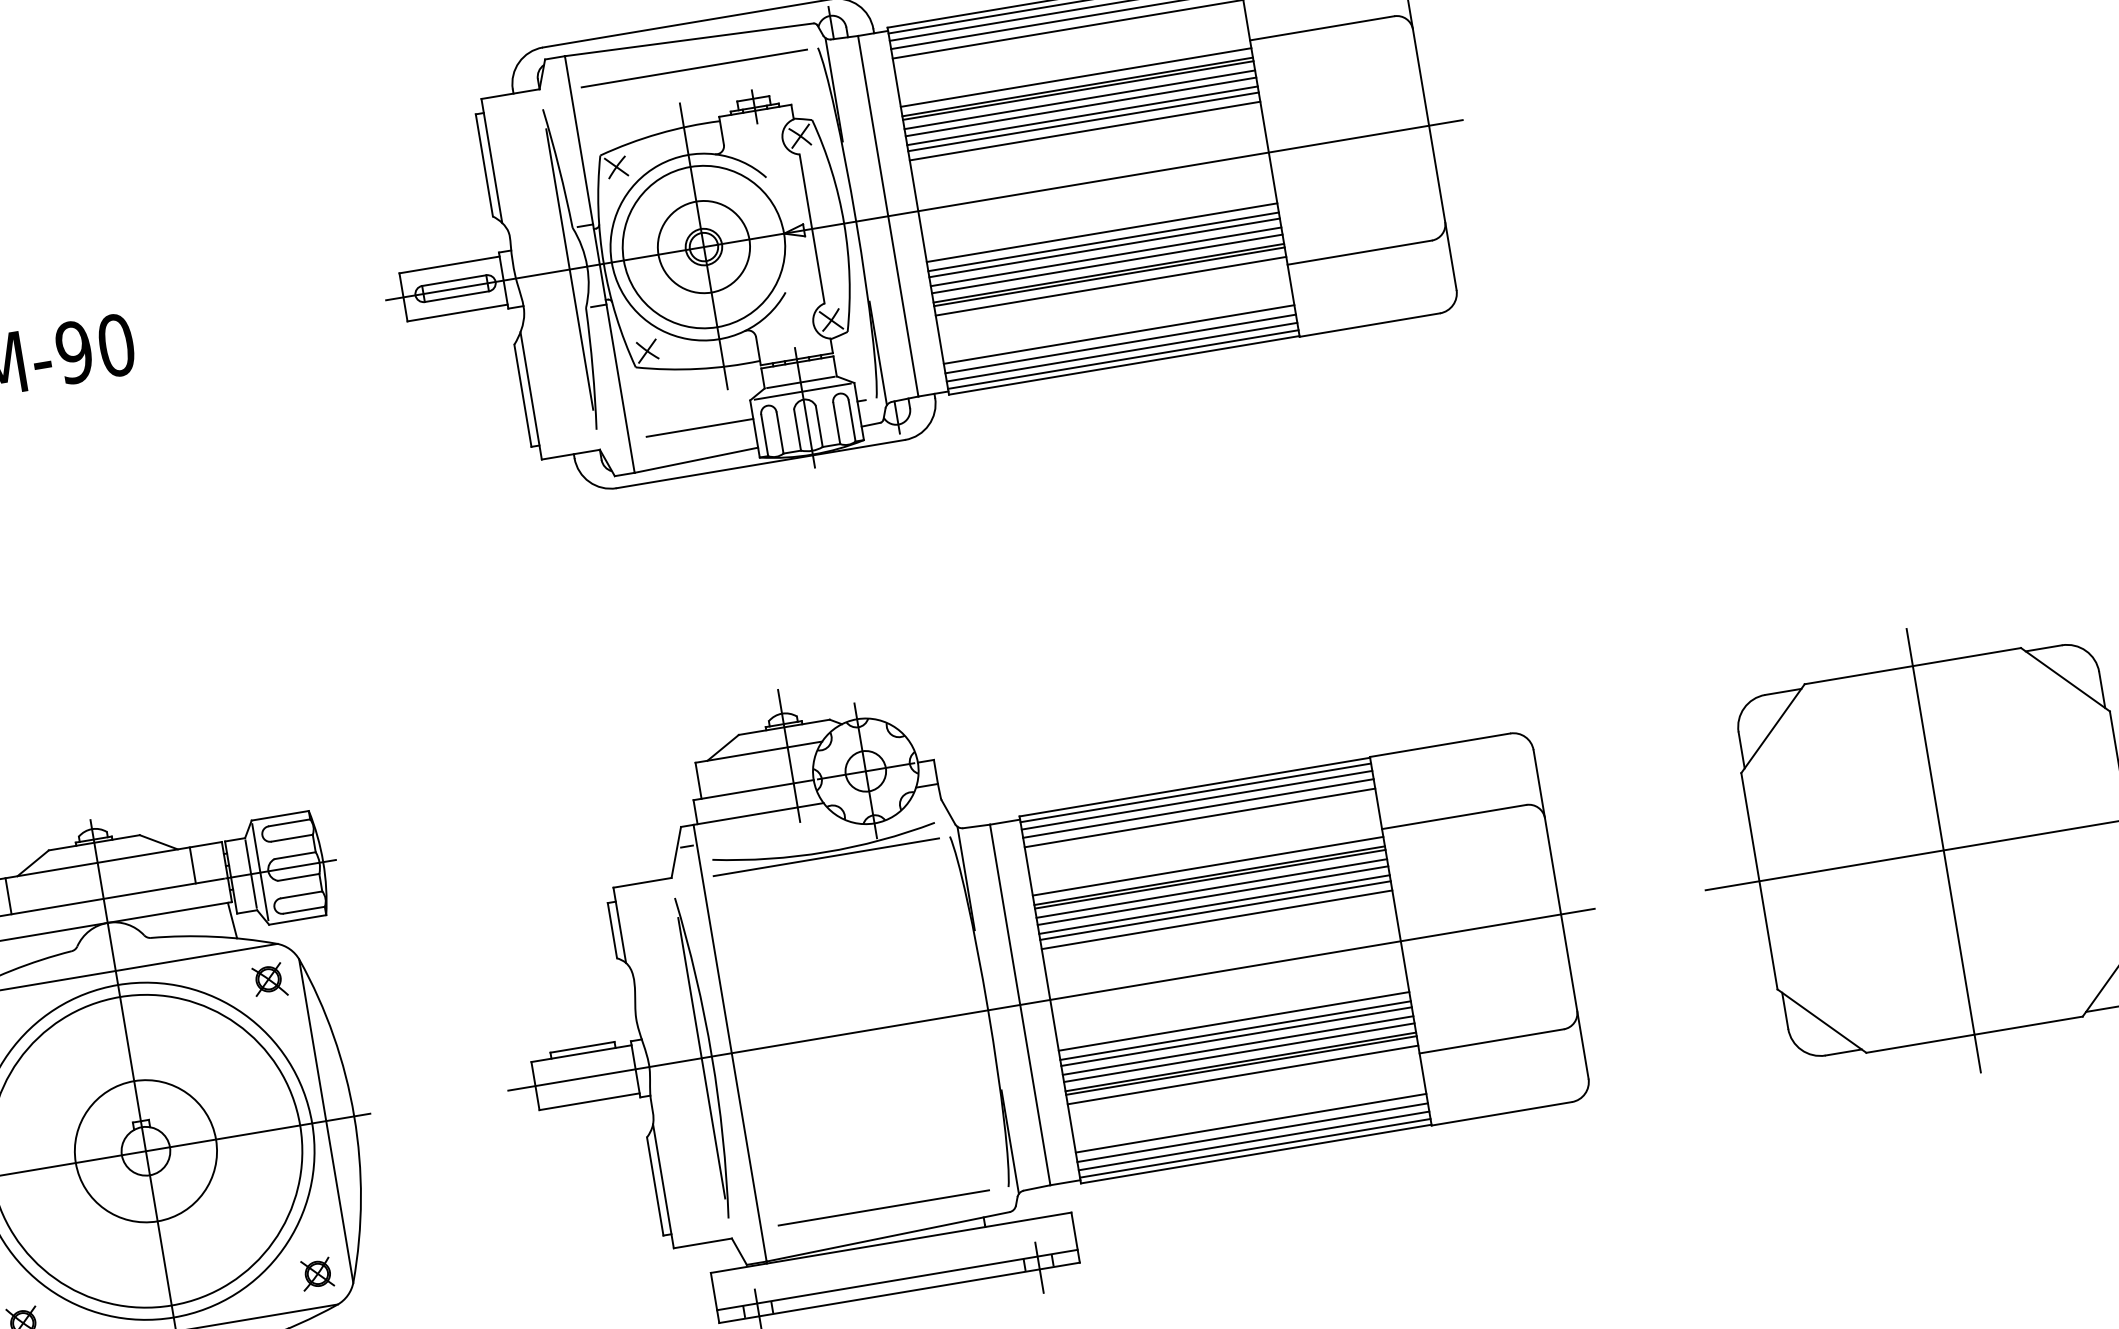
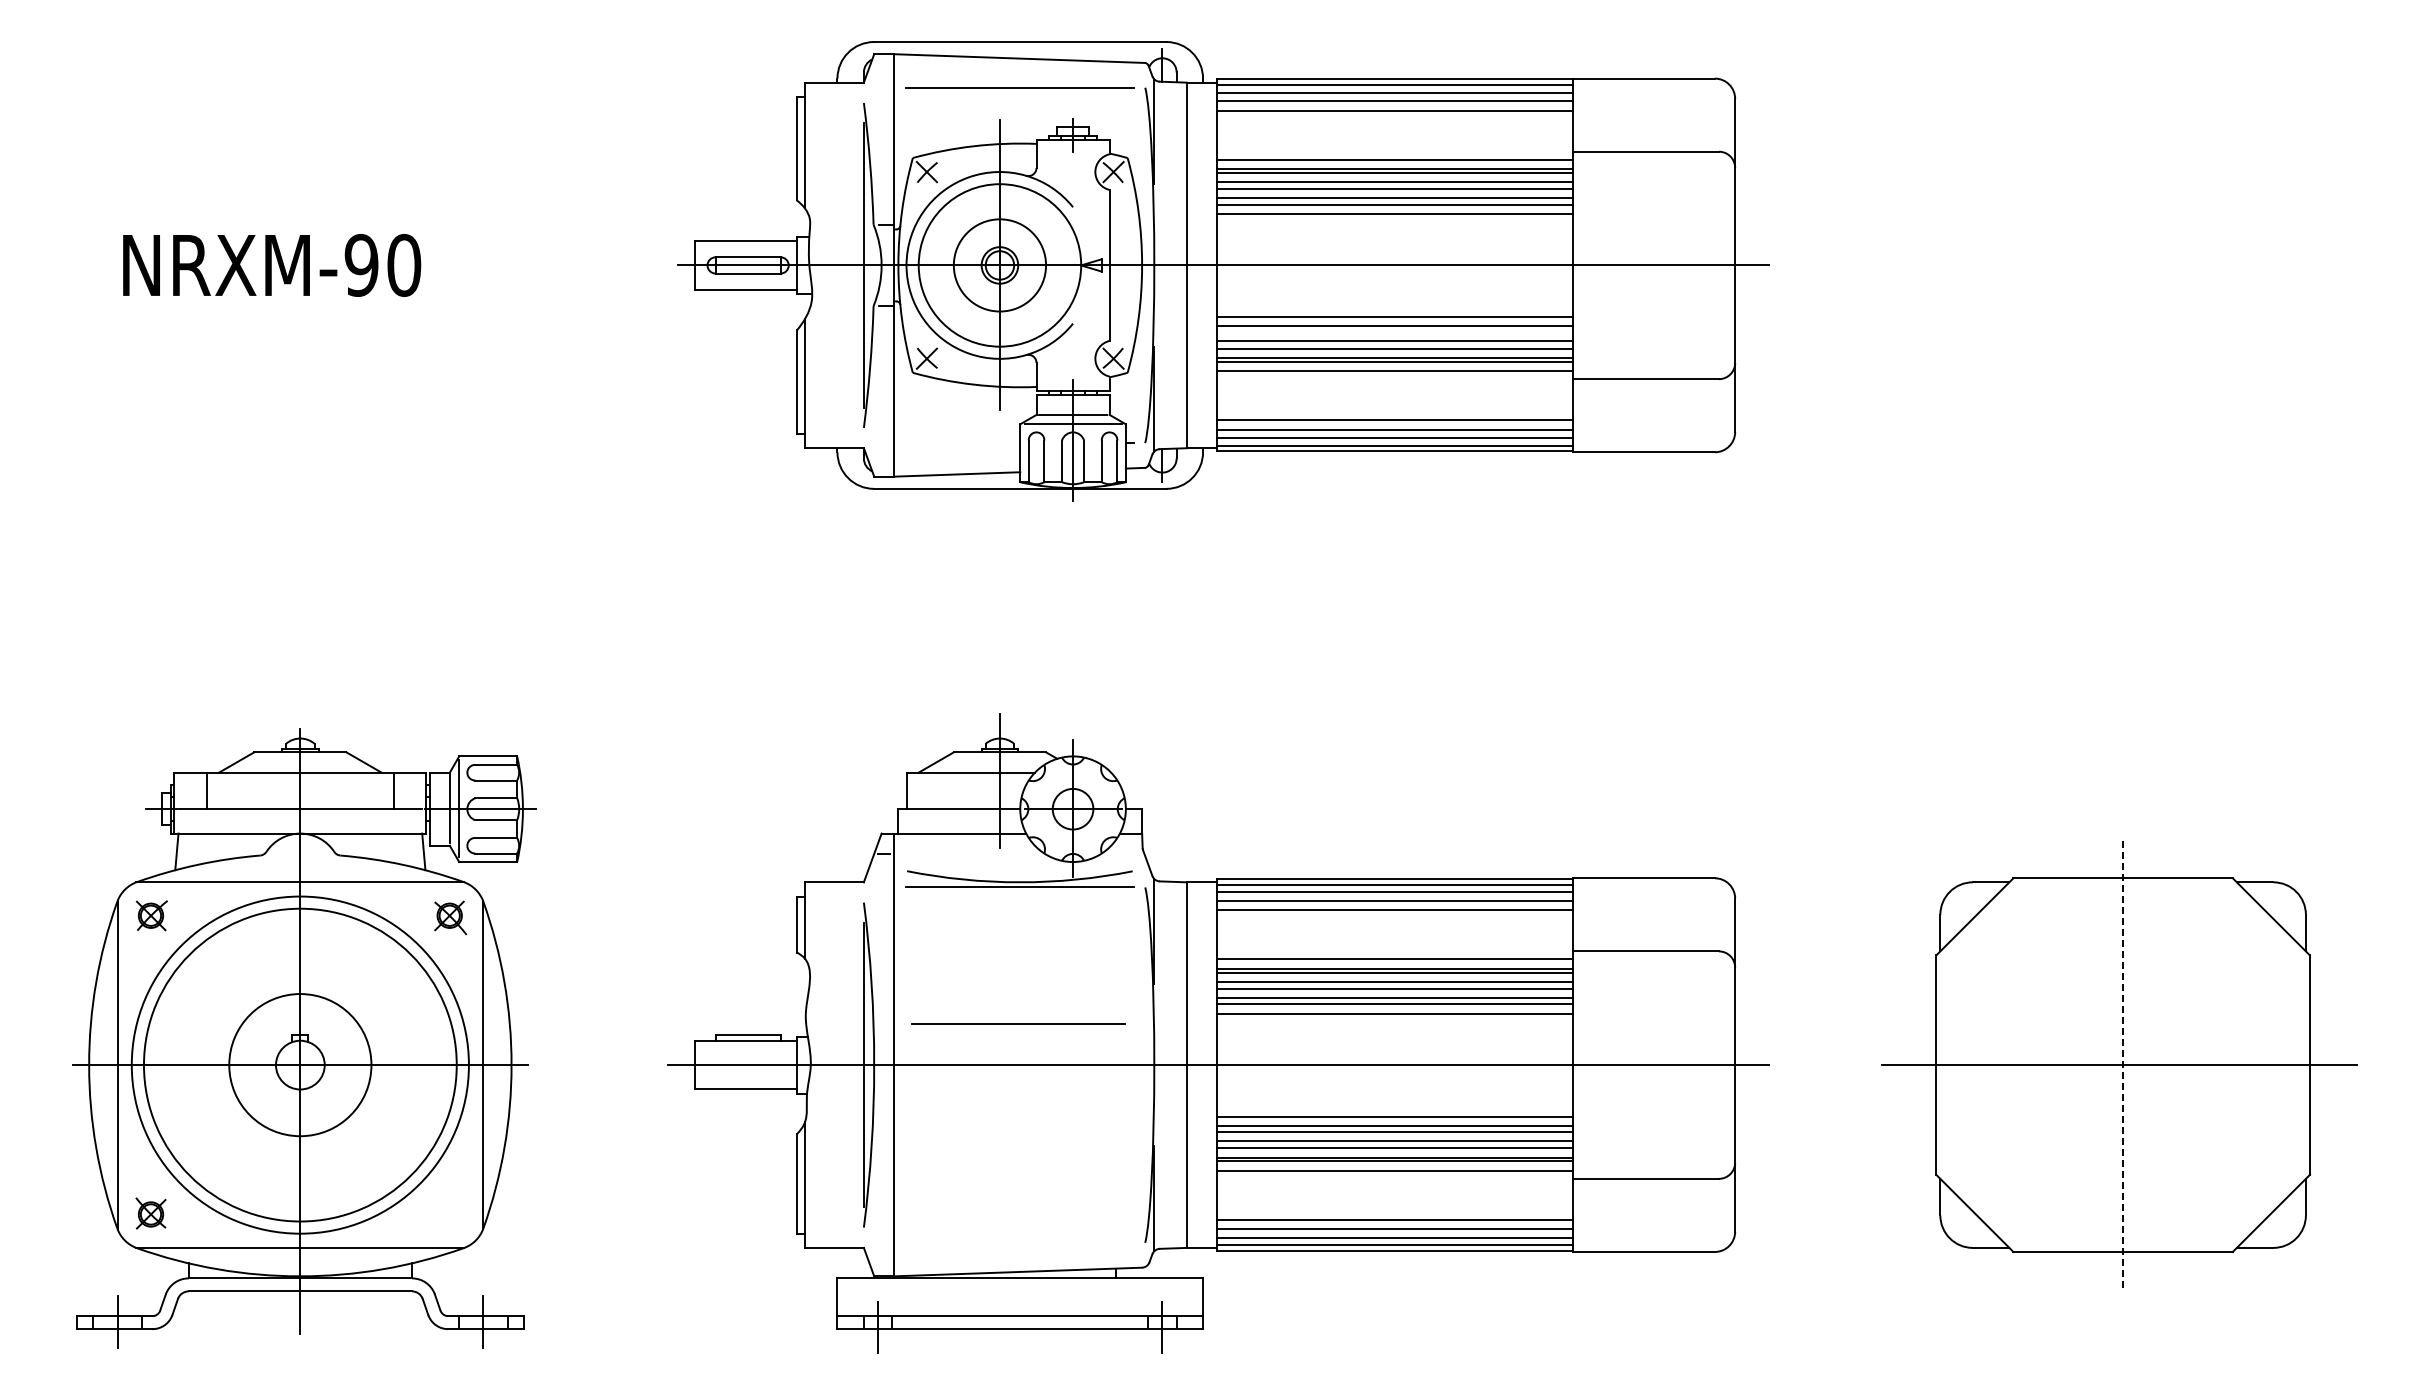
line: (1104, 248) -> (1394, 332), removed
line: (700, 428) -> (966, 443), removed
line: (1944, 850) -> (2123, 1065), solid -> dashed
line: (883, 1207) -> (1018, 1023), moved
part: (316, 1274) -> (448, 1214), removed

